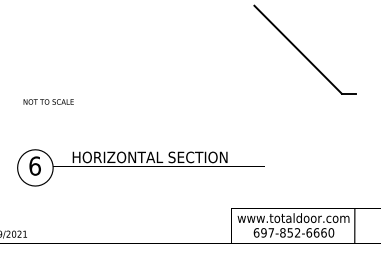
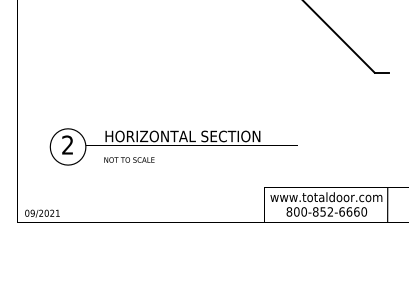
text: (48, 101) -> (129, 159), moved
text: (34, 165) -> (67, 144), 6 -> 2
text: (263, 232) -> (296, 211), 697-852-6660 -> 800-852-6660

